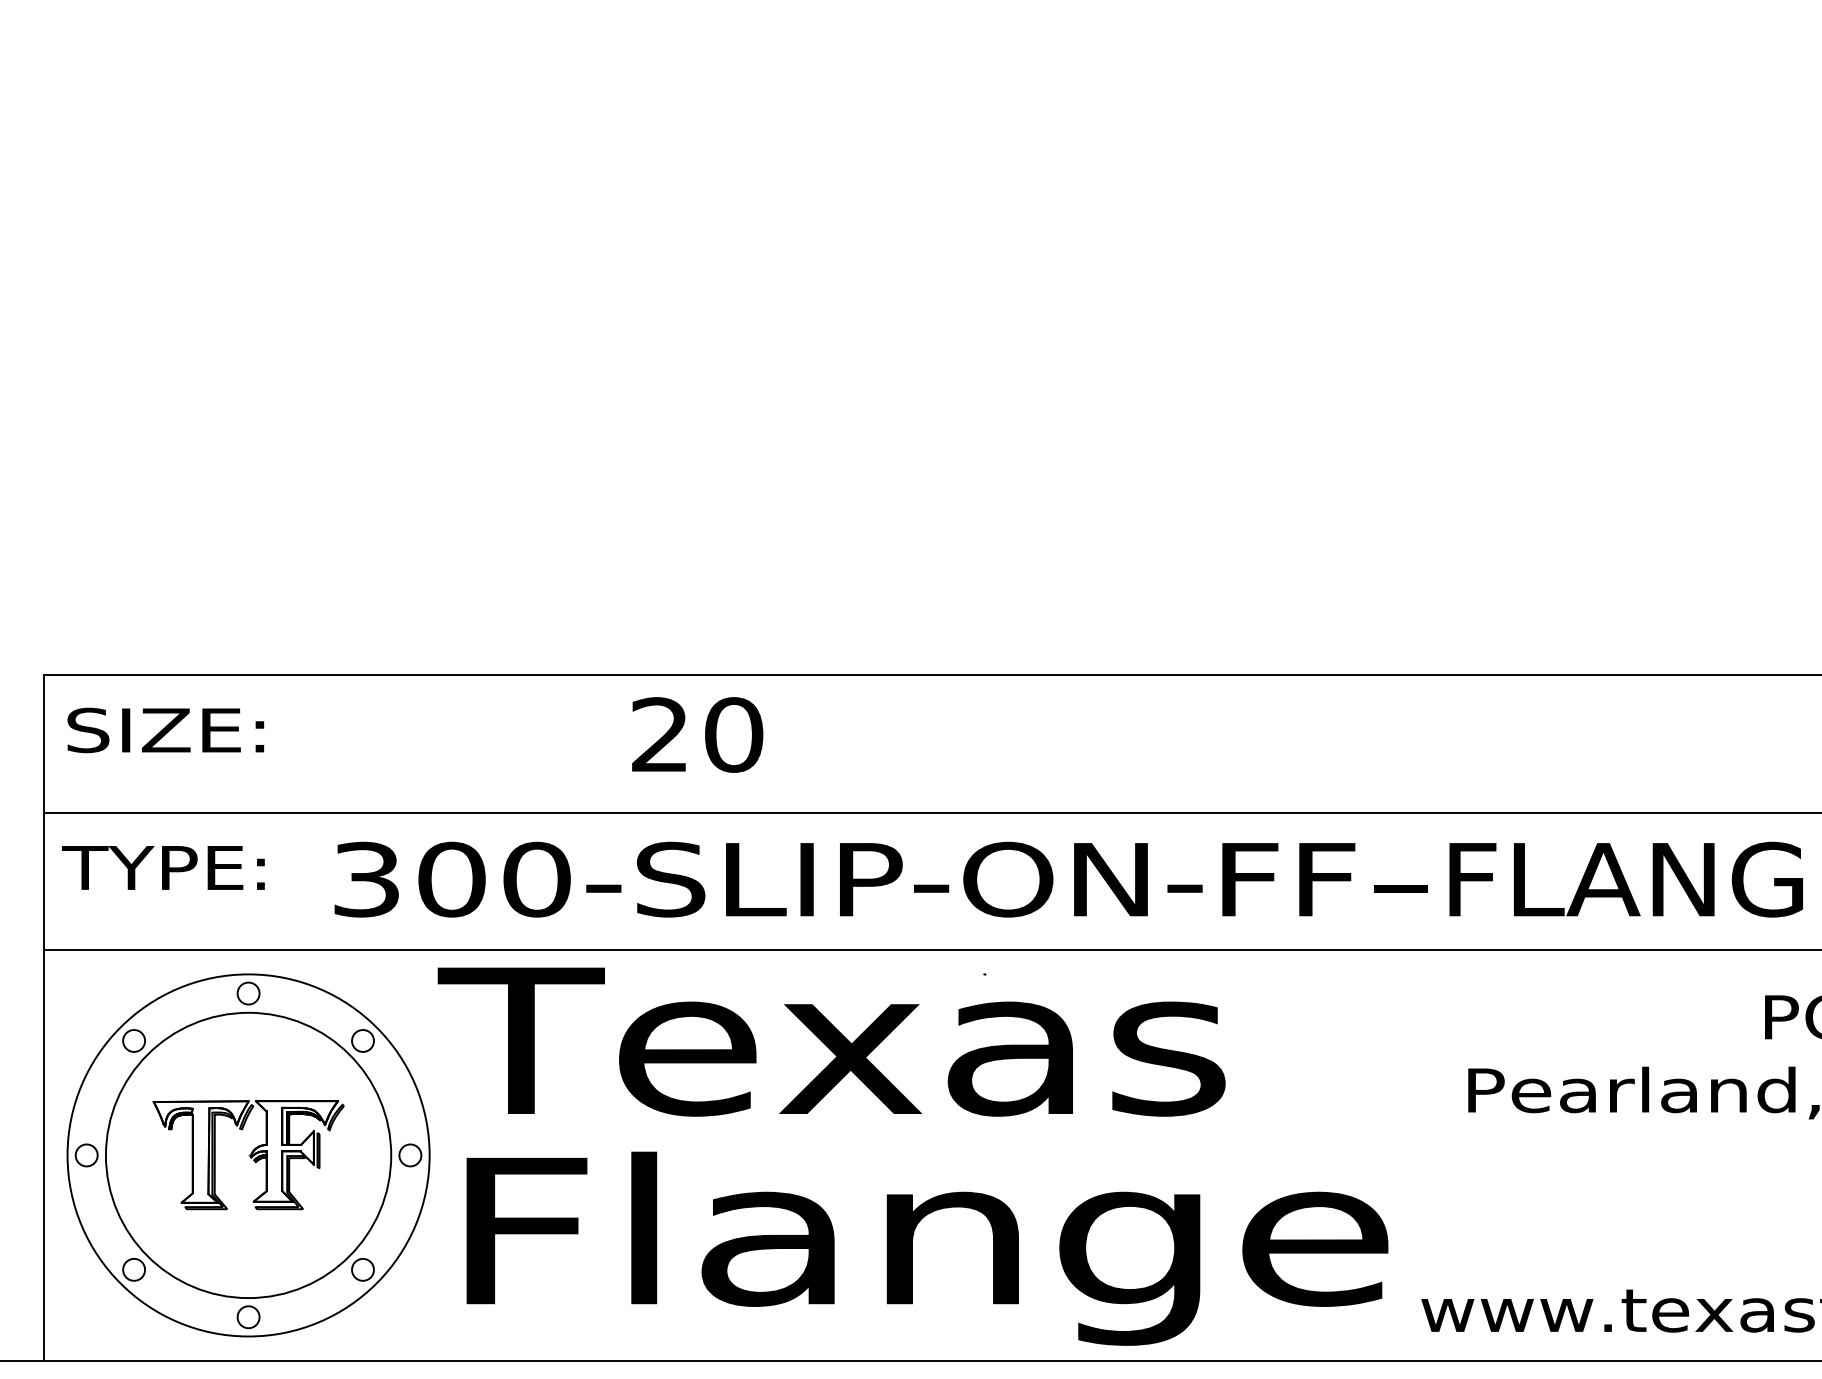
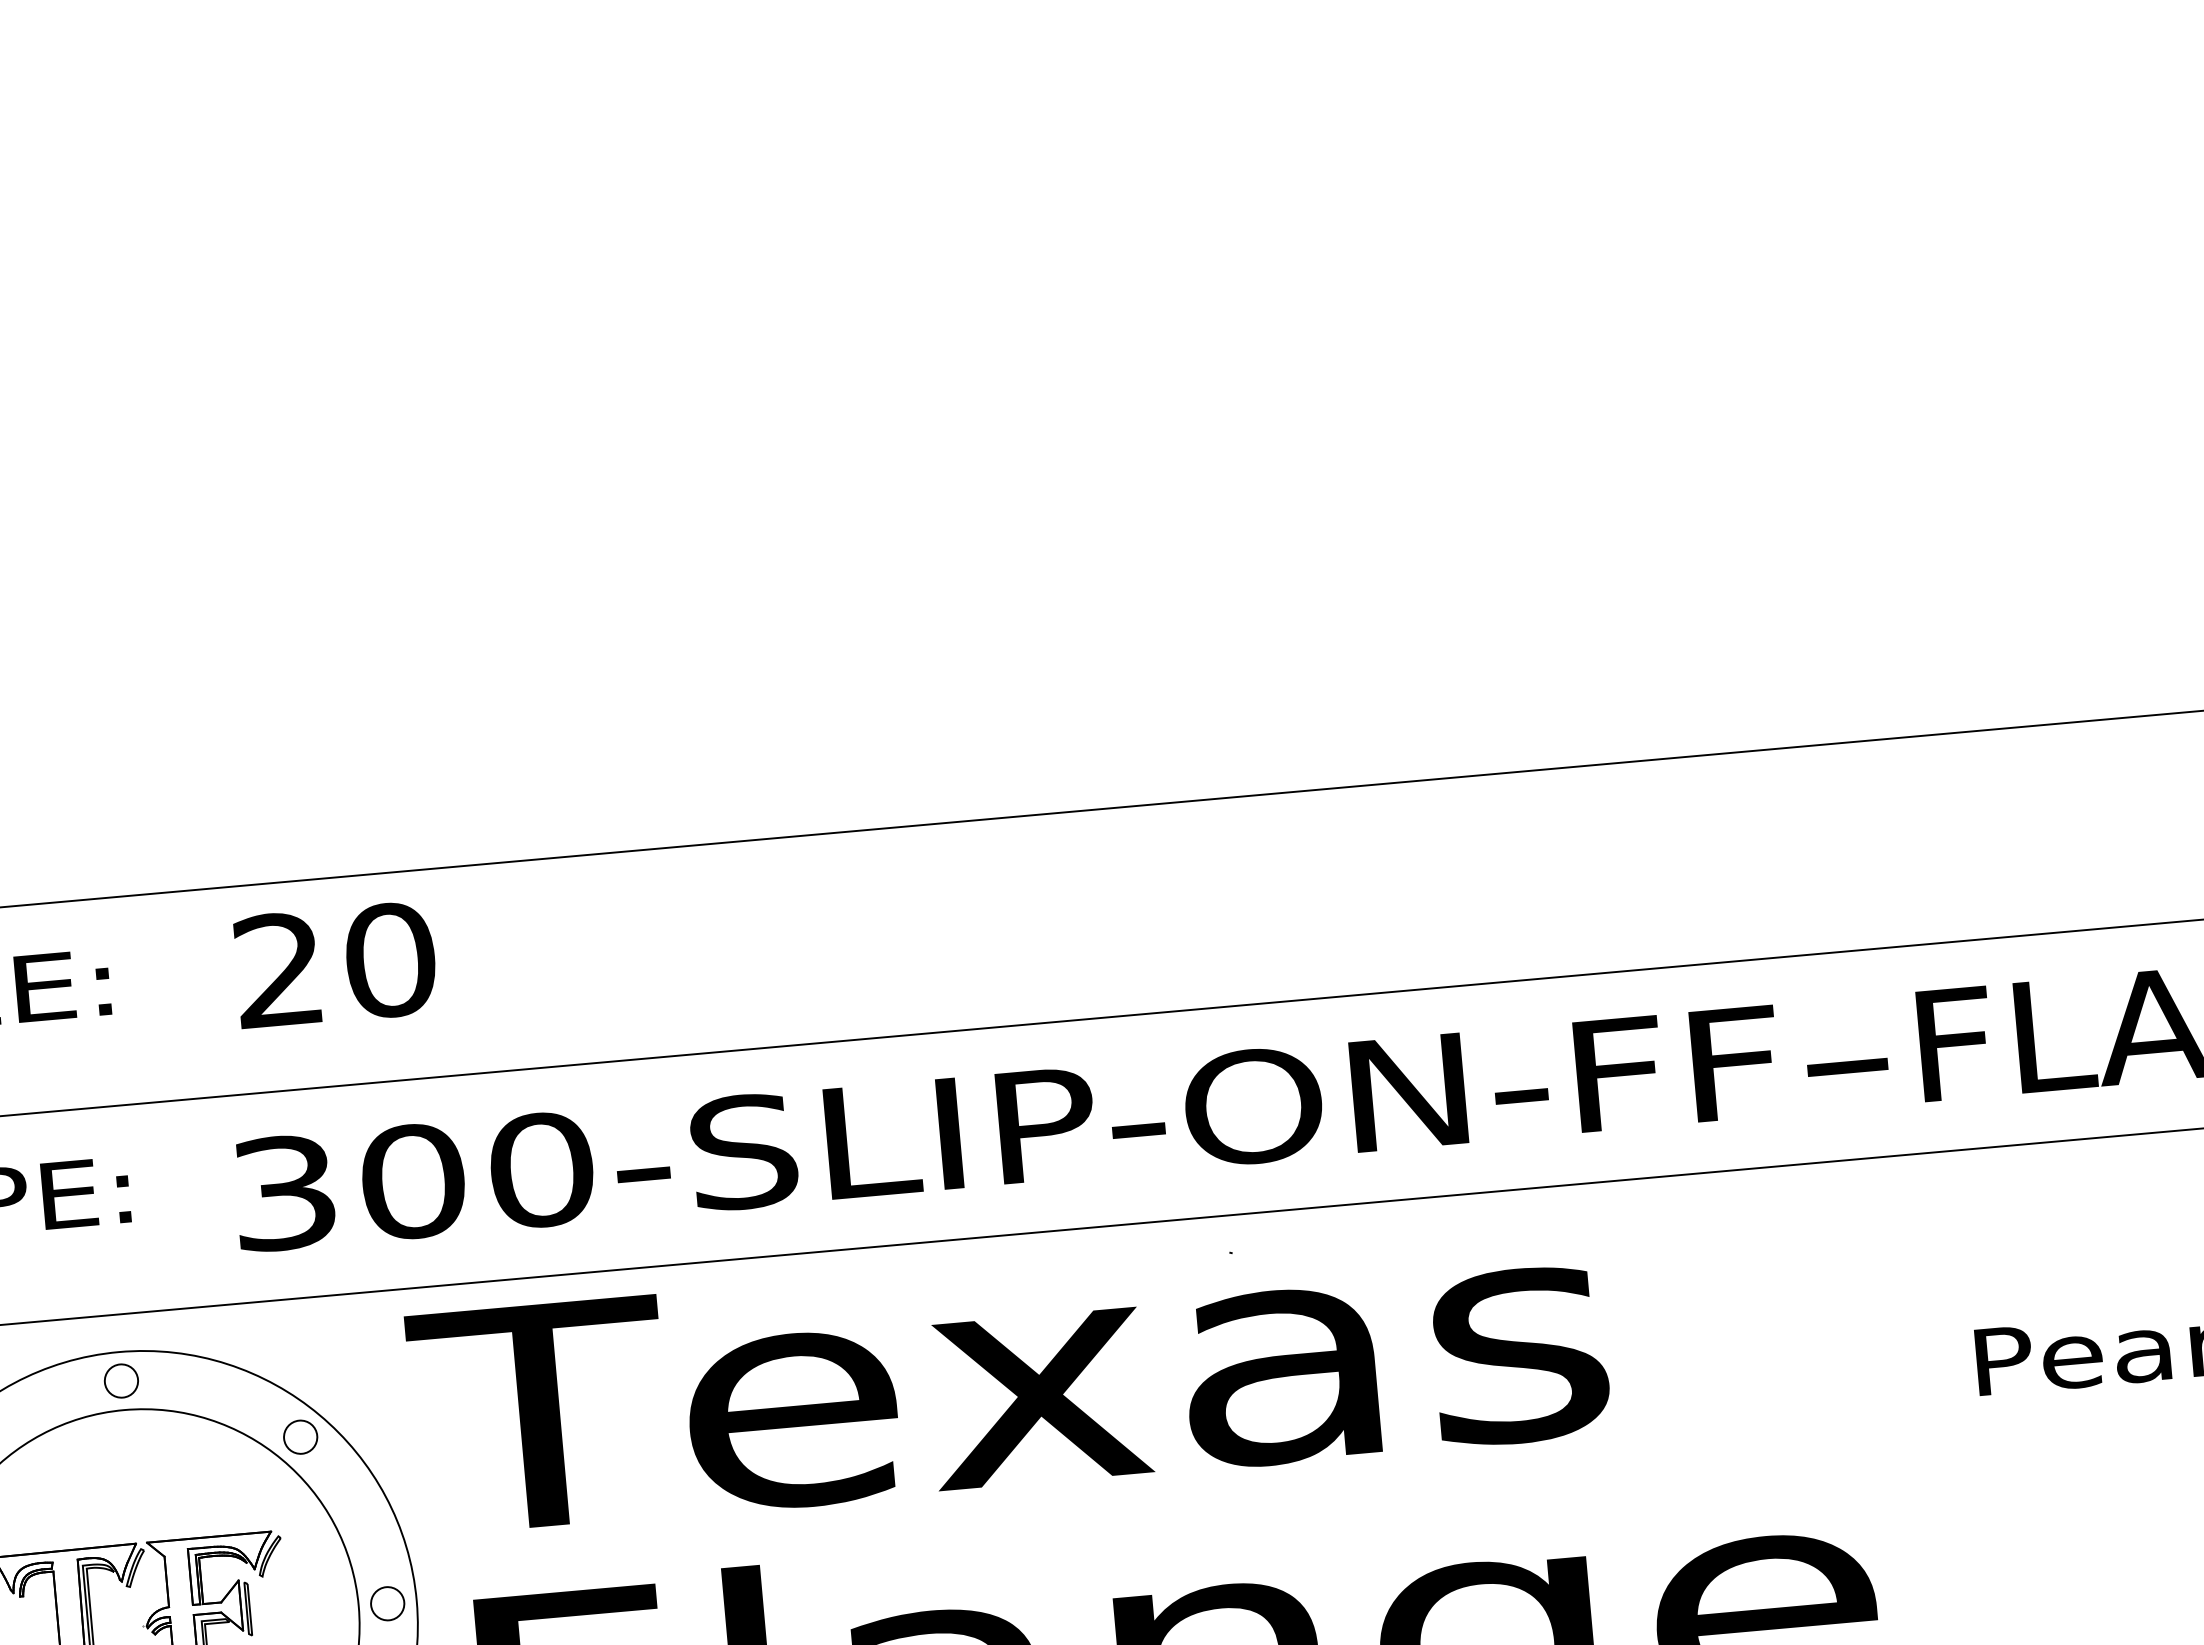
text: (697, 734) -> (335, 964), moved

